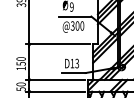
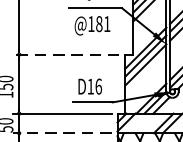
text: (77, 25) -> (99, 23), @300 -> @181
line: (57, 44) -> (65, 54), solid -> dashed
text: (77, 63) -> (99, 86), D13 -> D16
line: (55, 91) -> (62, 133), solid -> dashed

